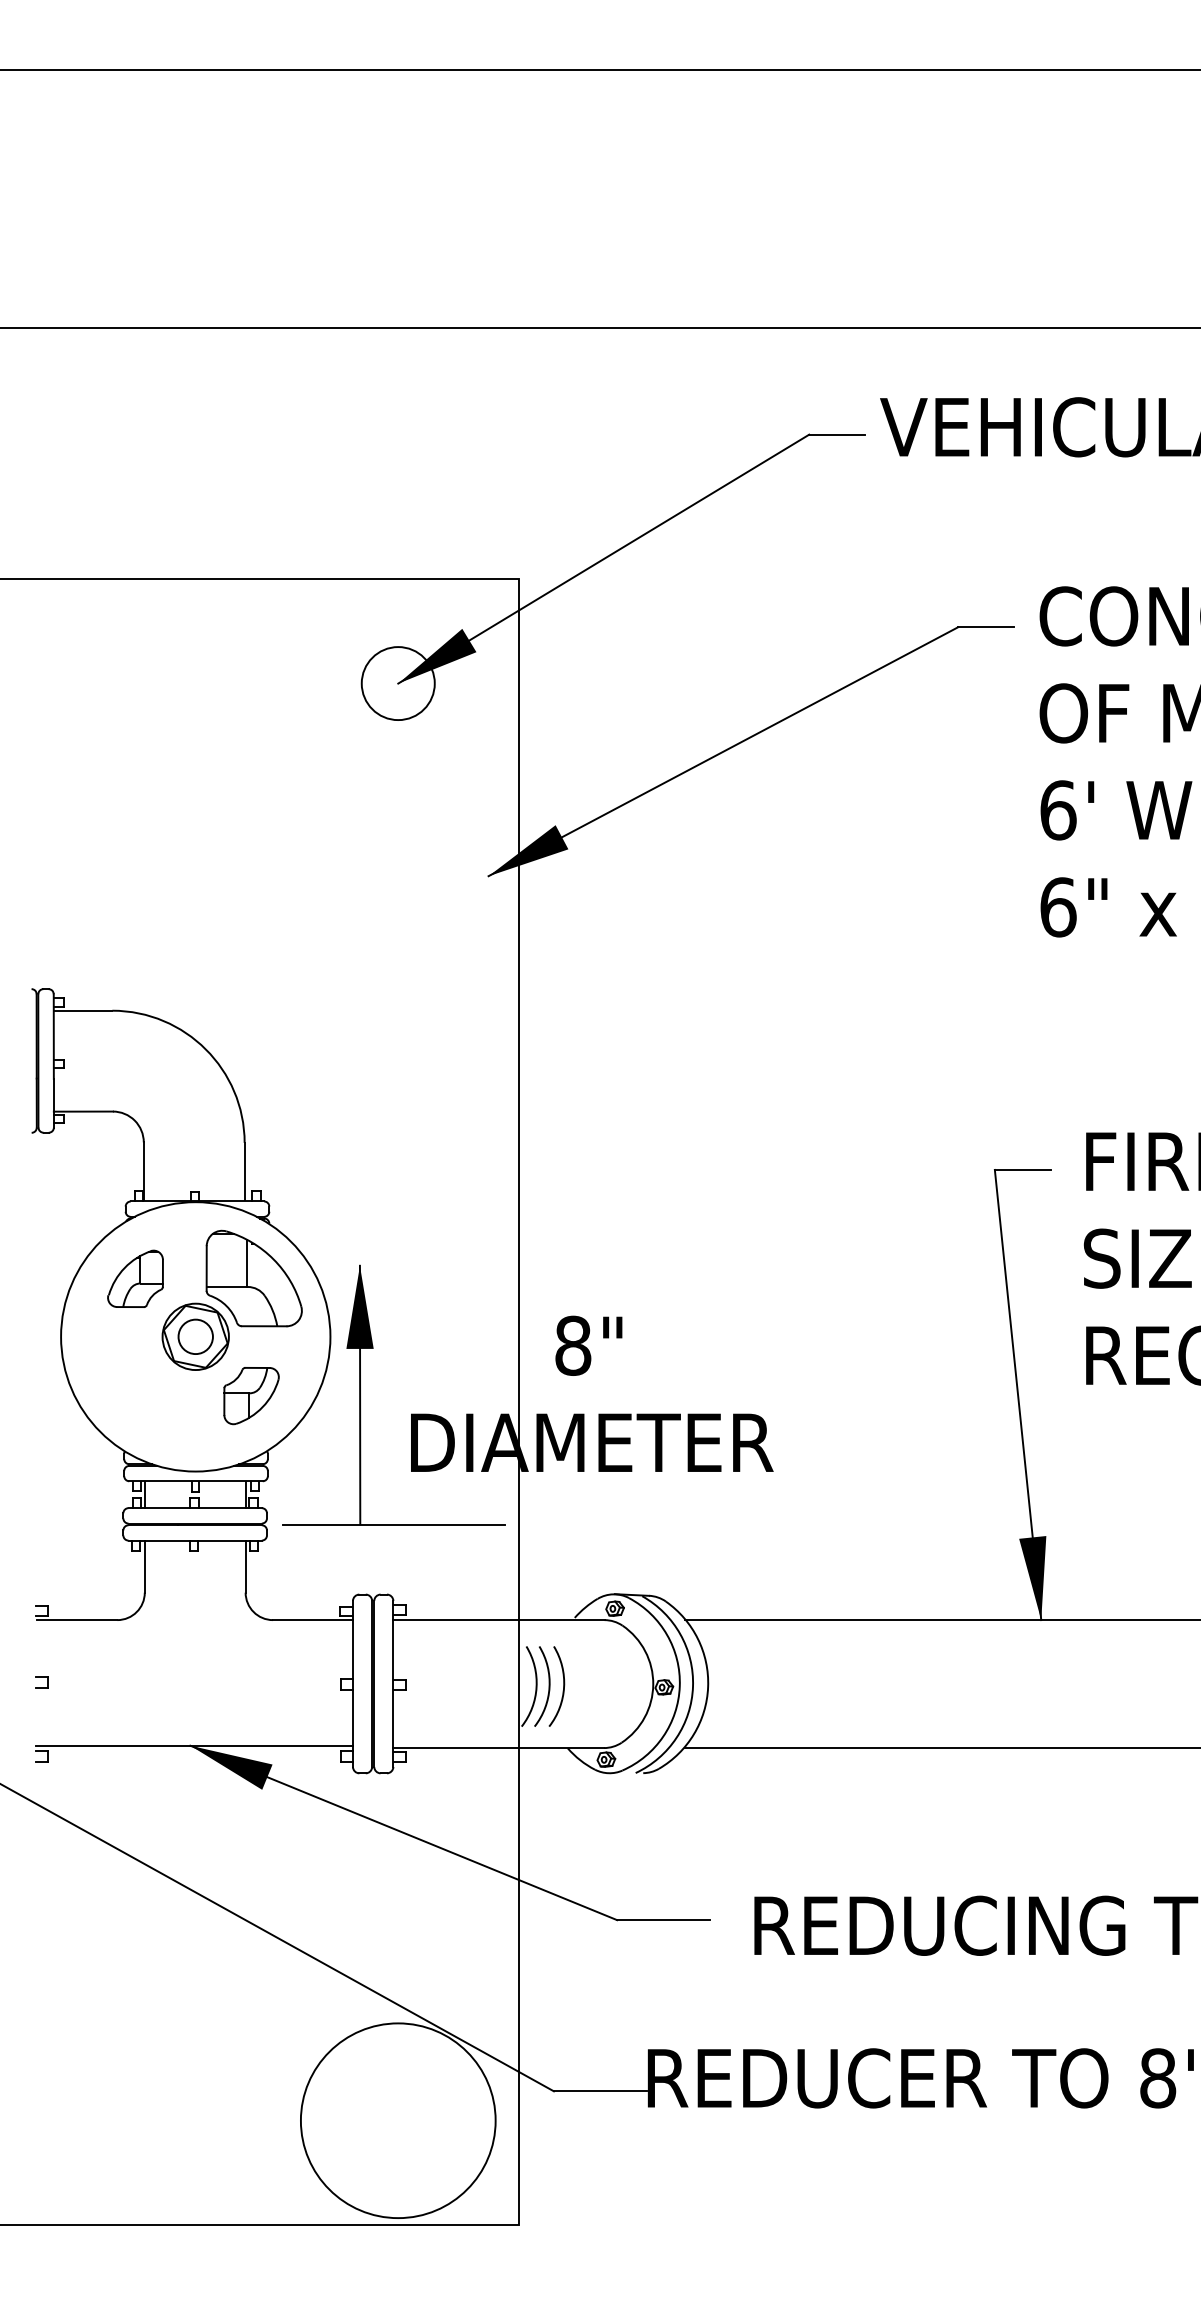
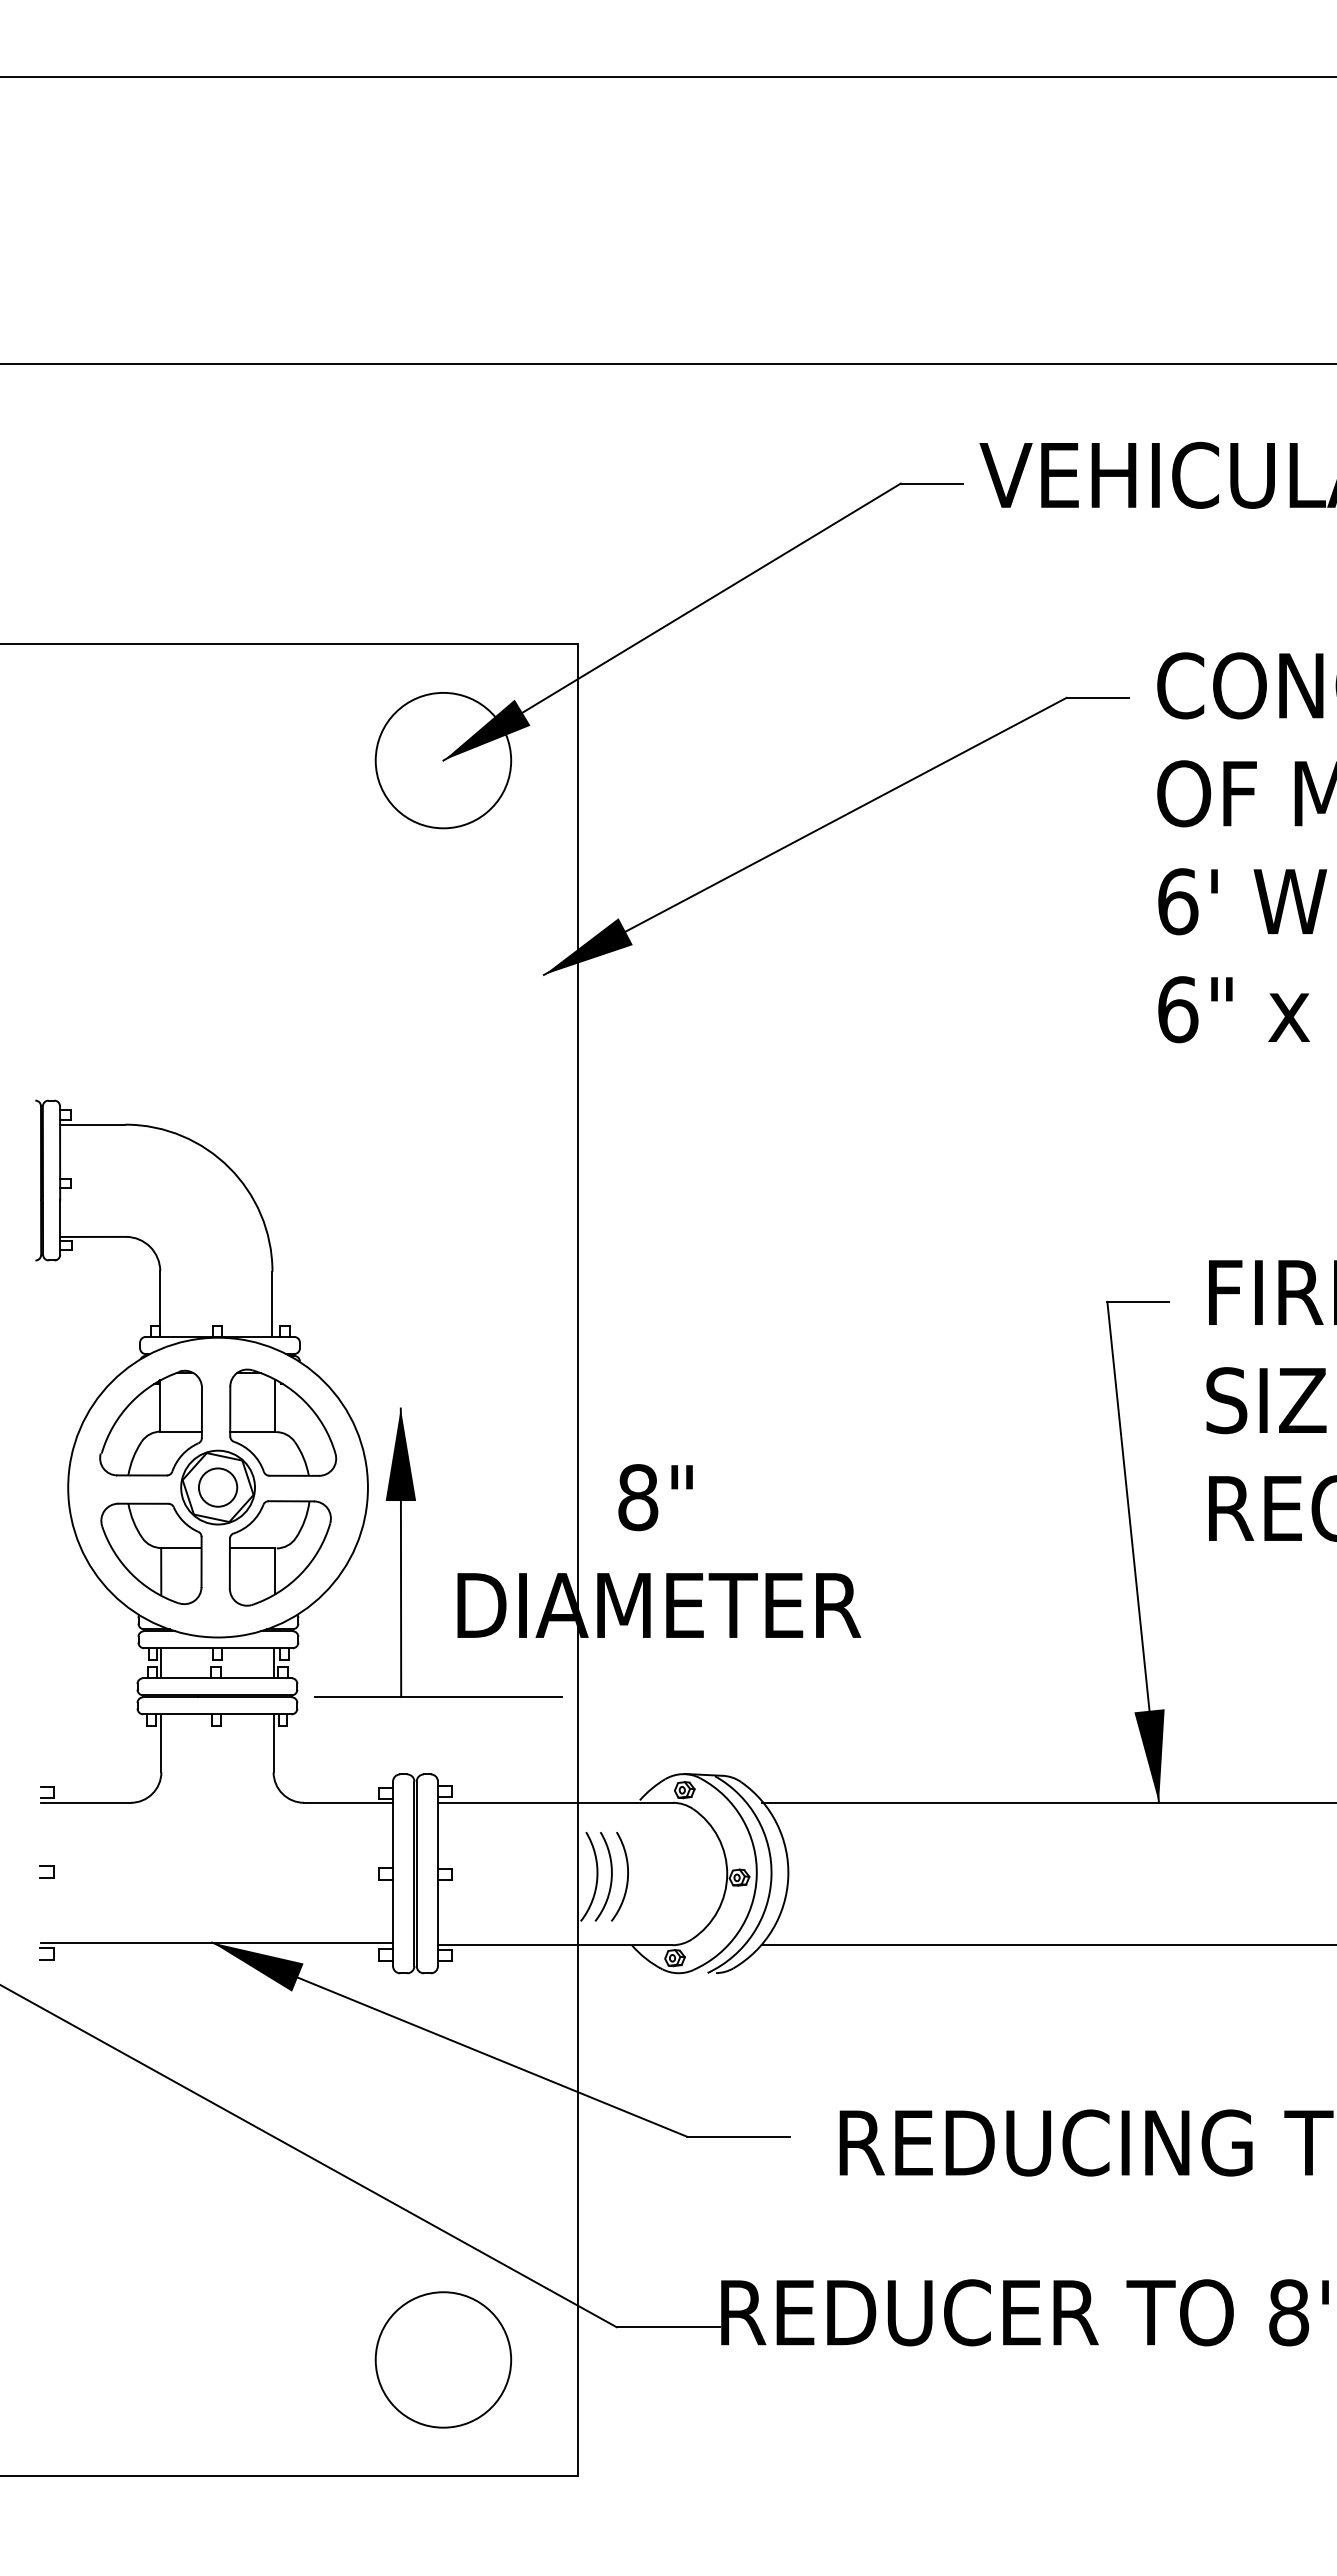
circle: (398, 683) -> (443, 760), size x1.67
part: (135, 1278) -> (150, 1422), size x1.67
part: (135, 1396) -> (151, 1553), added
part: (250, 1396) -> (279, 1553), size x1.67
circle: (398, 2120) -> (443, 2359), size x0.62

